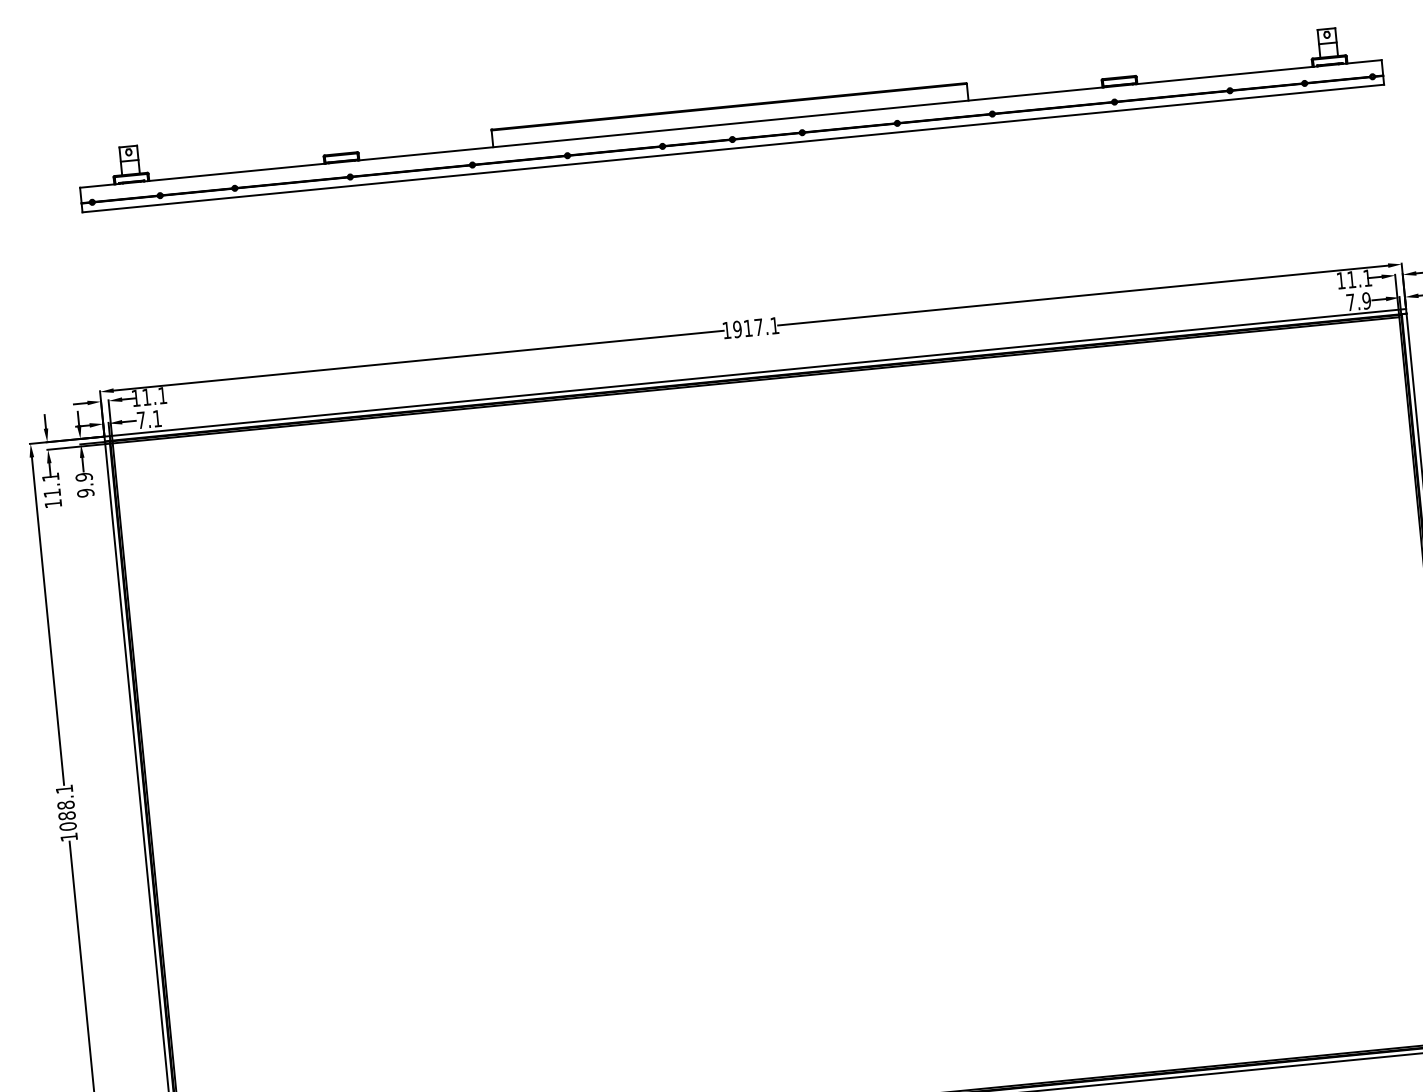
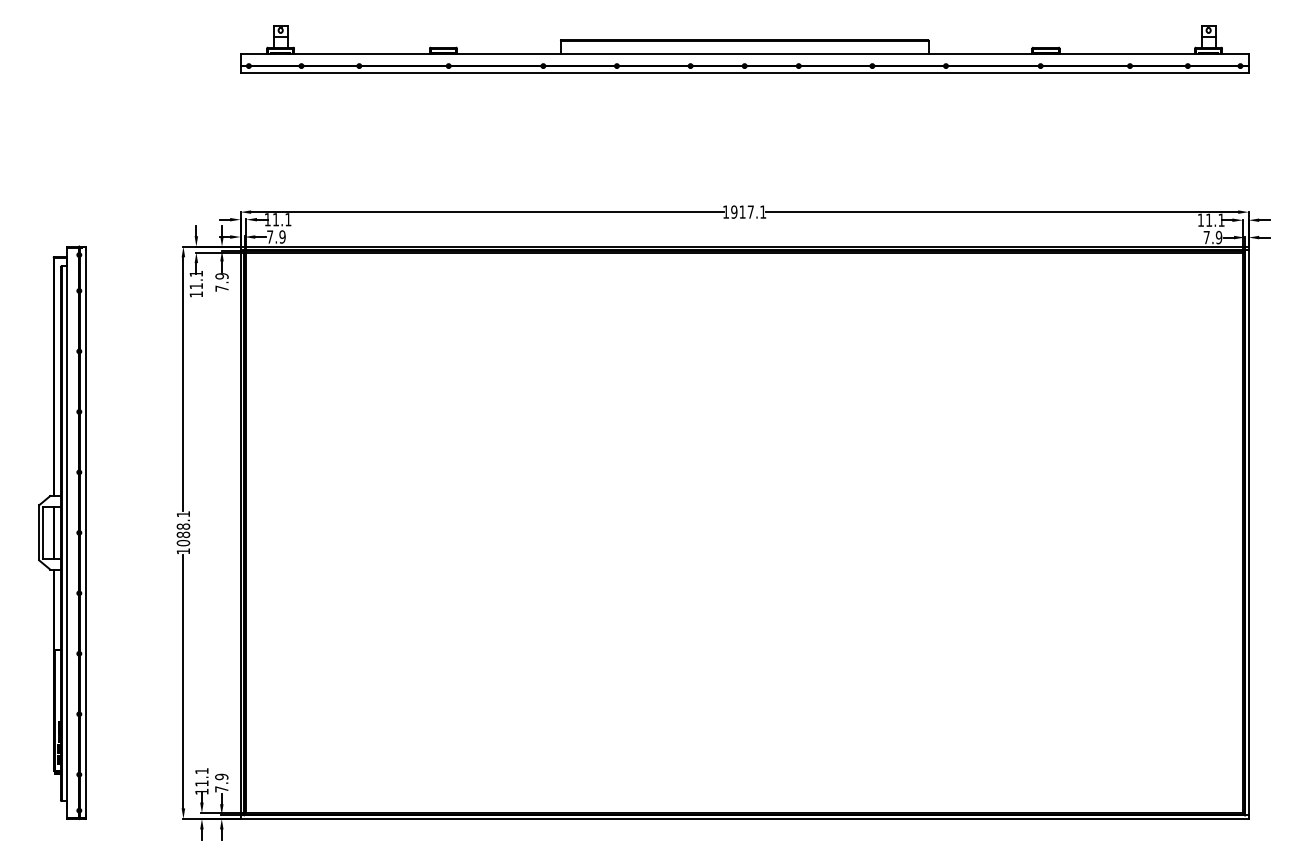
text: (157, 418) -> (282, 236), 7.1 -> 7.9
text: (85, 492) -> (221, 288), 9.9 -> 7.9

